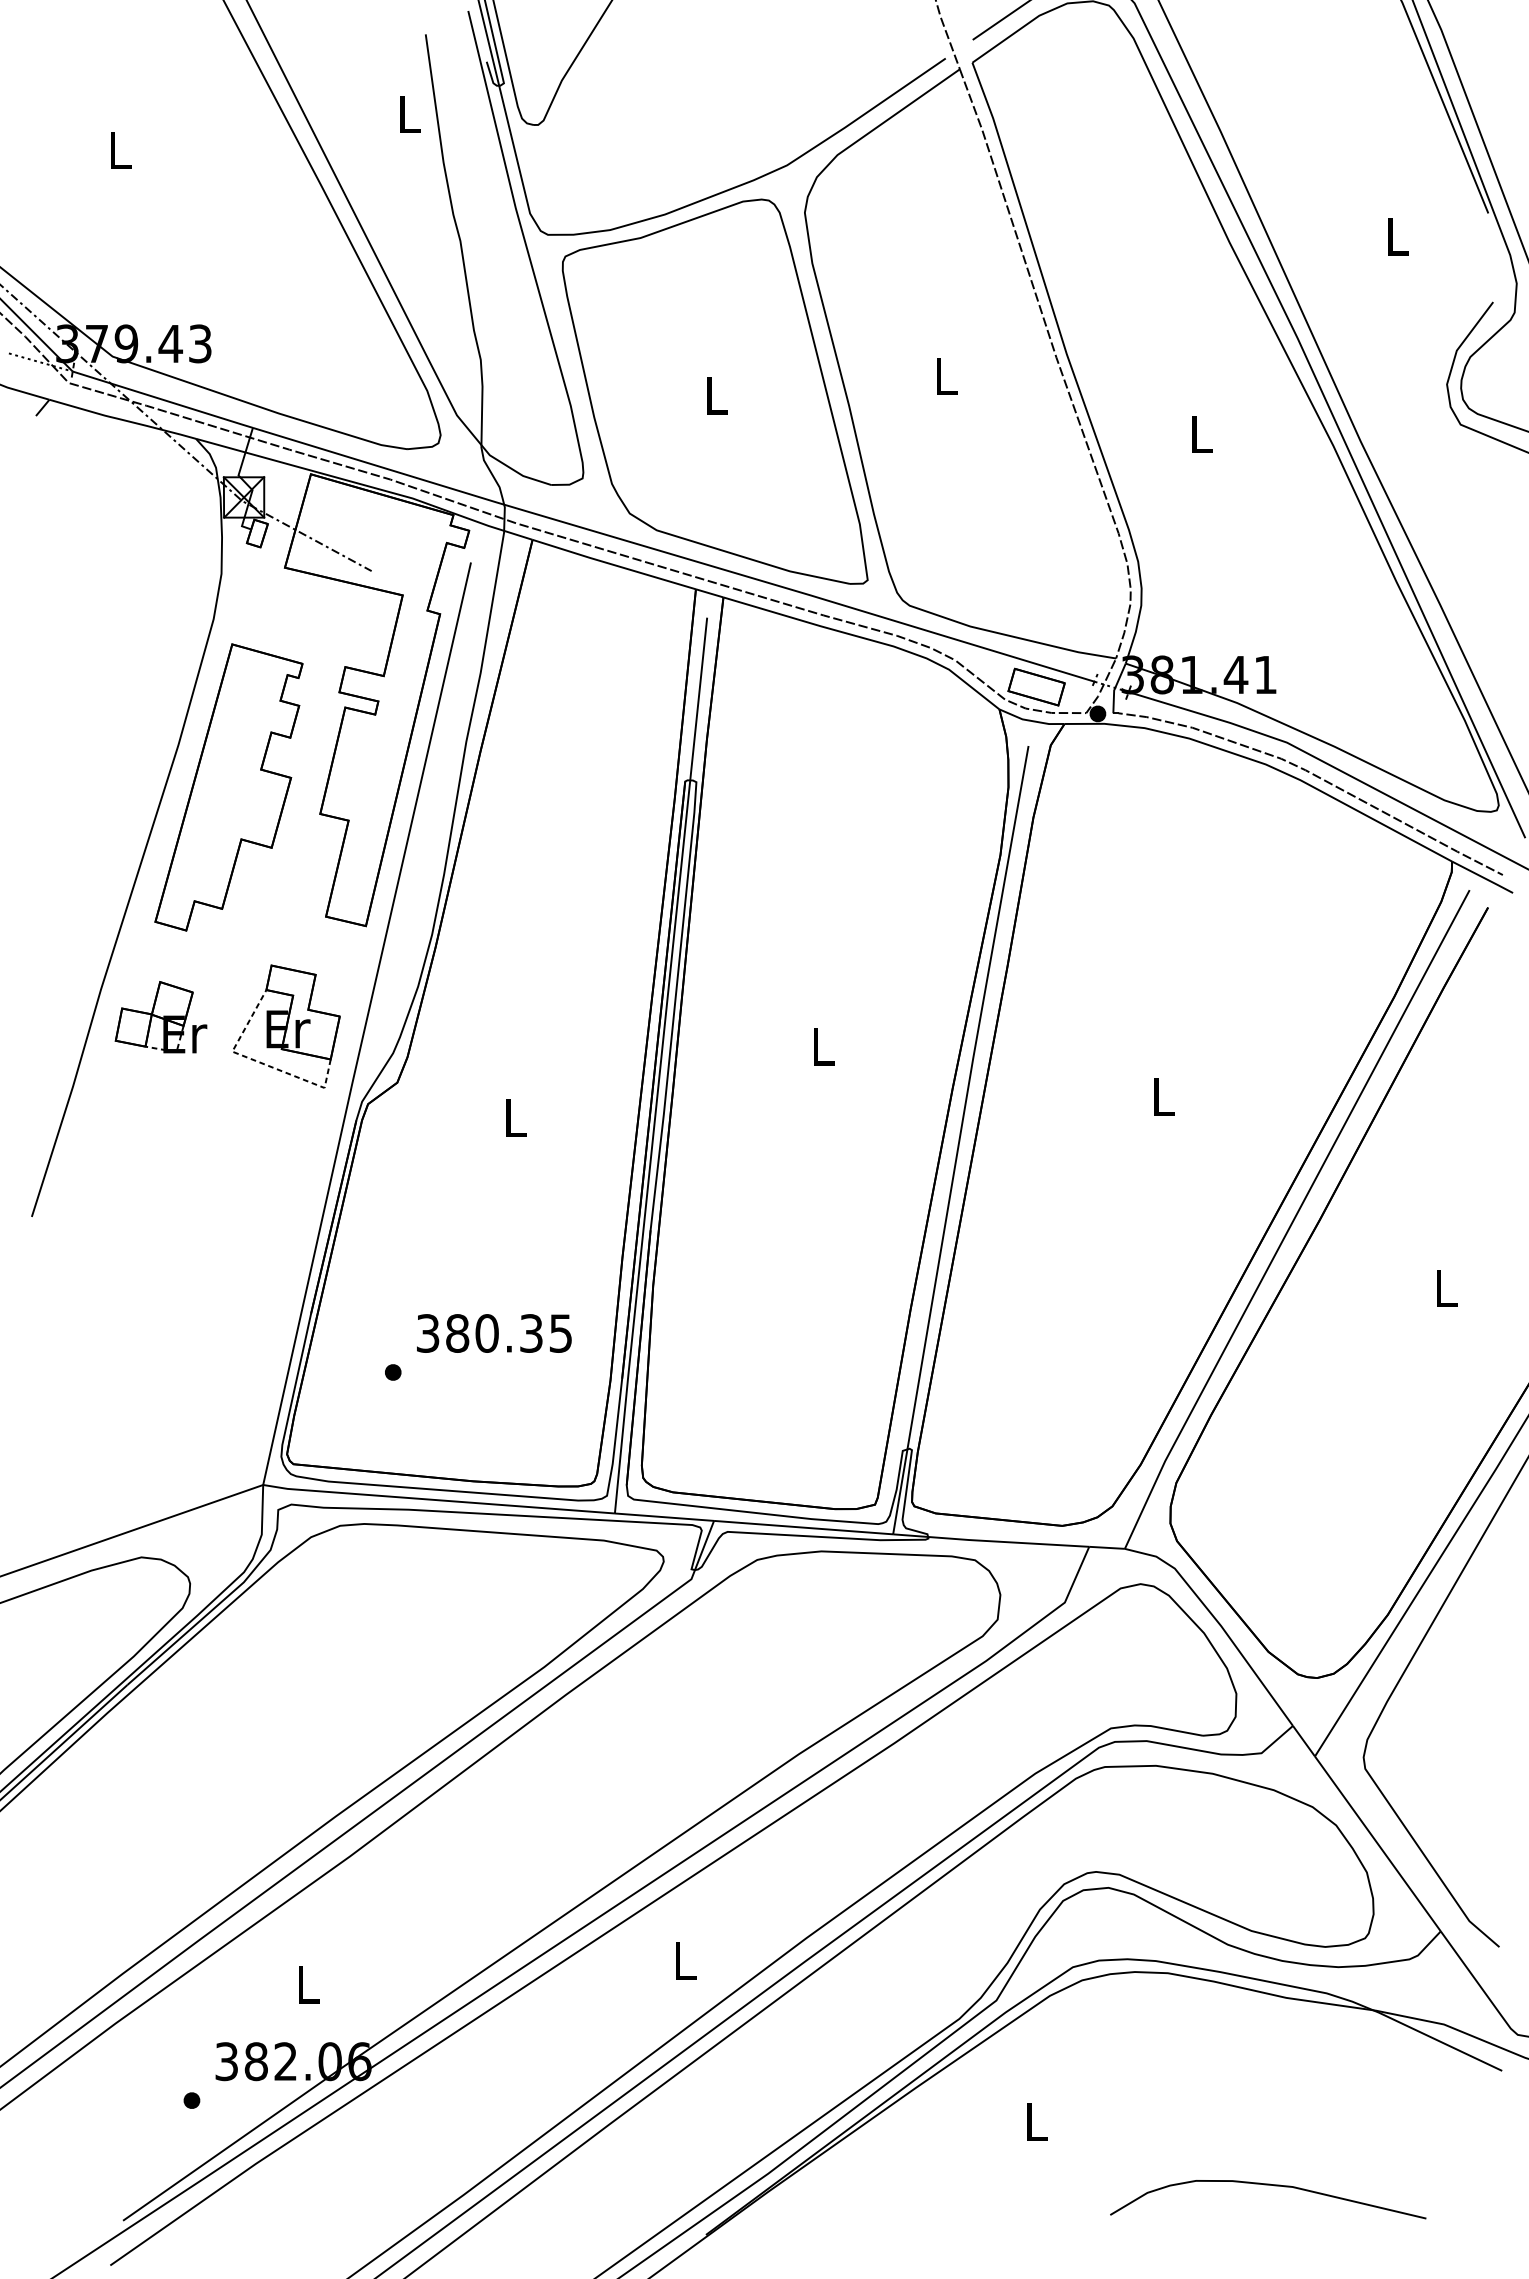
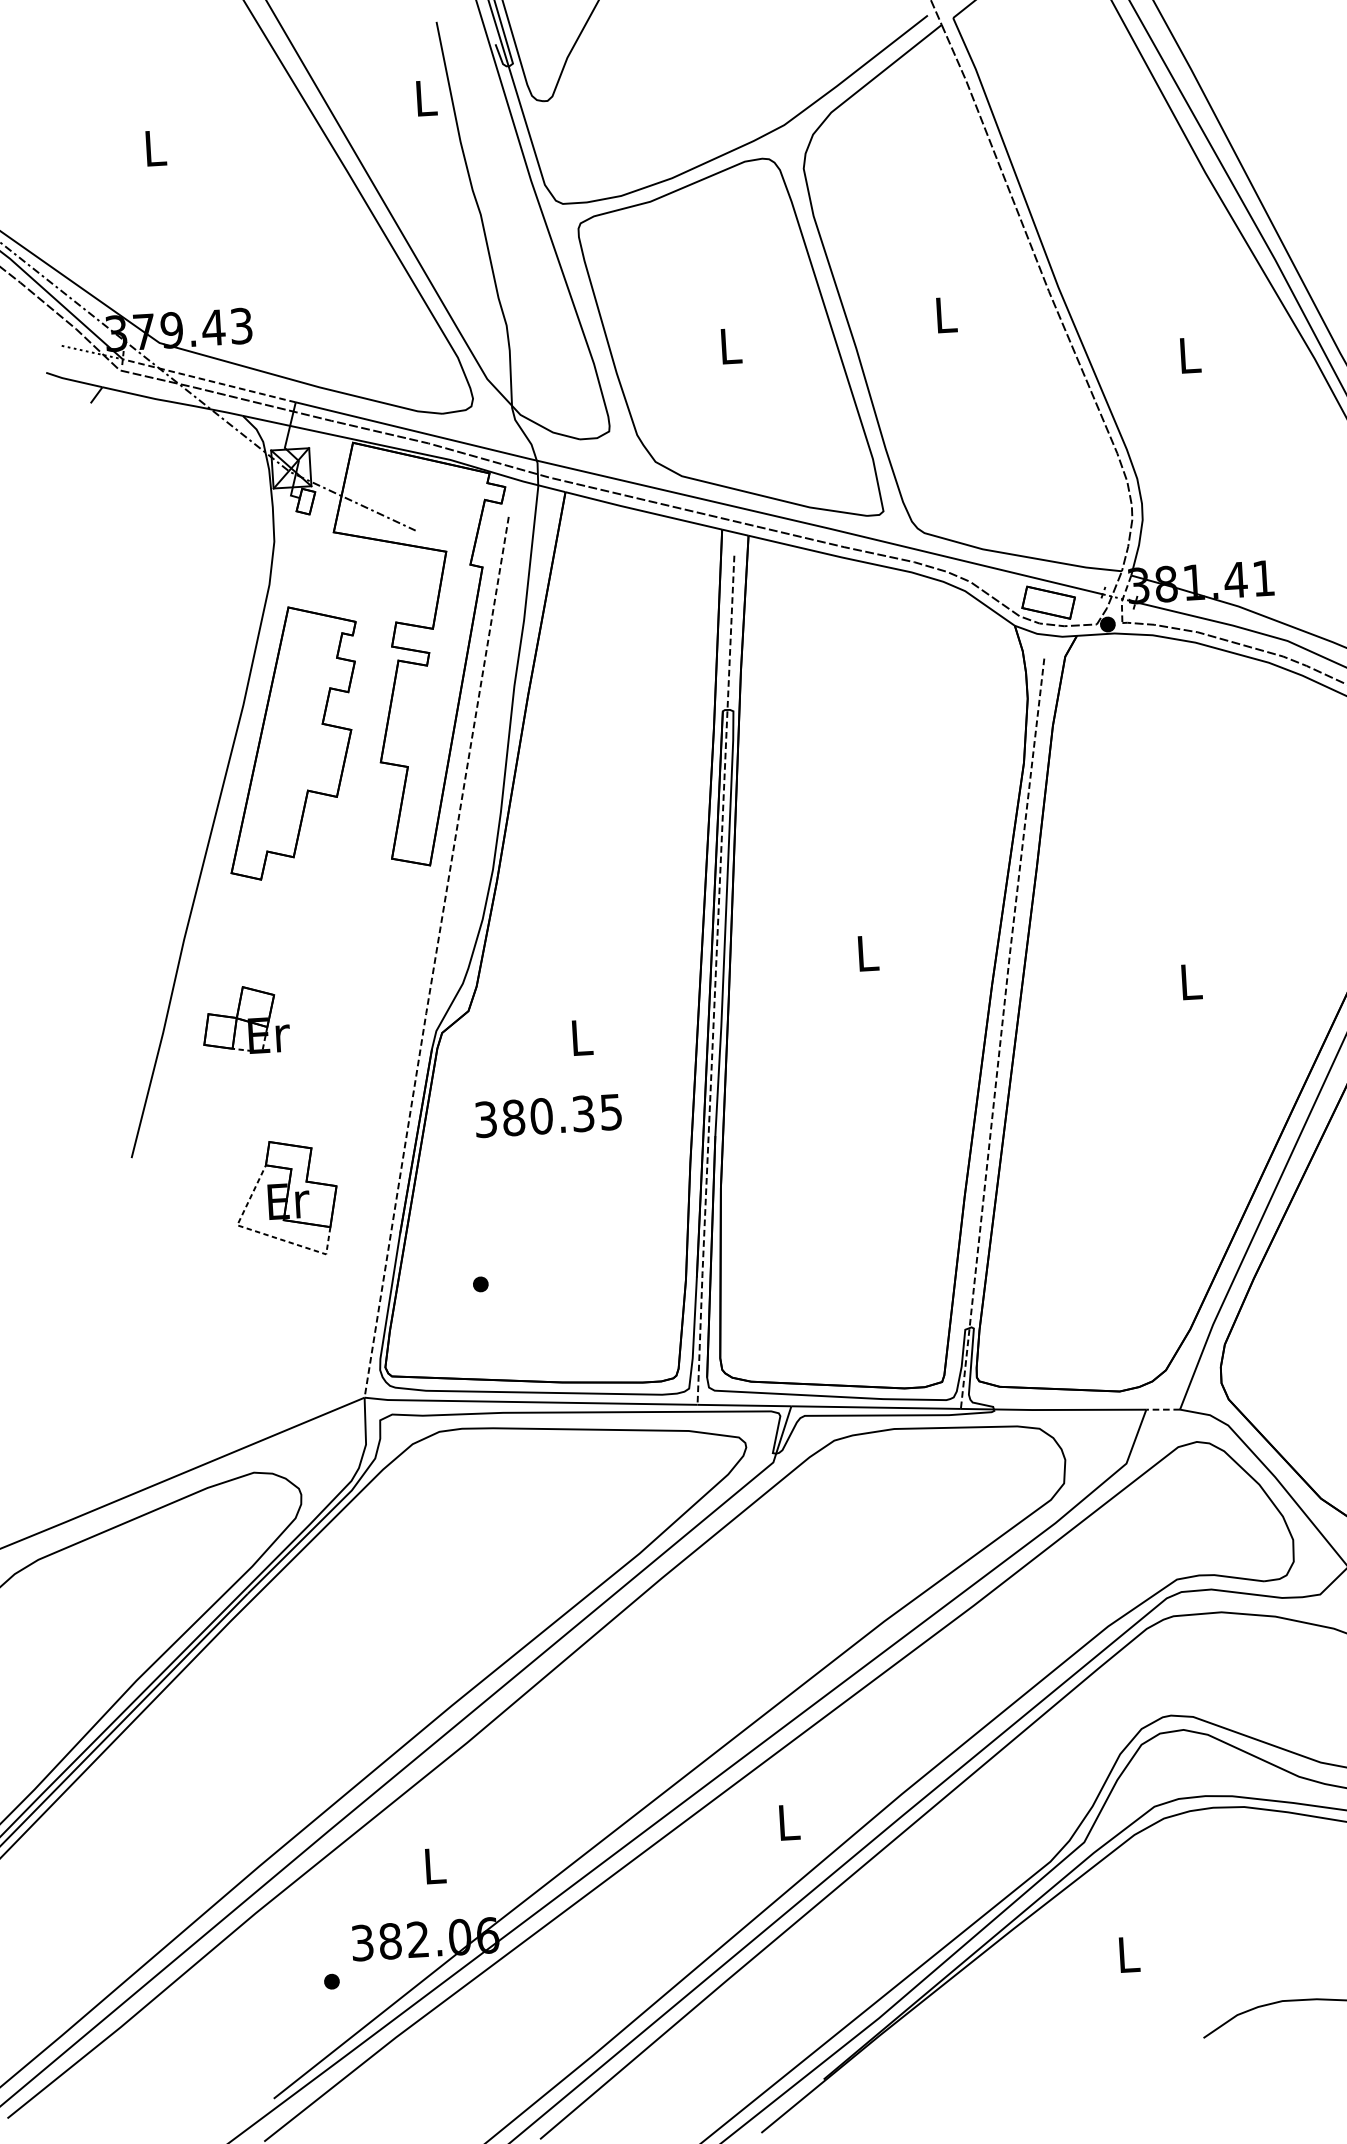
line: (163, 399) -> (209, 380), solid -> dashed
line: (1115, 687) -> (1122, 598), solid -> dashed
part: (160, 1017) -> (245, 1020), moved
line: (365, 1024) -> (435, 958), solid -> dashed
part: (286, 1026) -> (286, 1198), moved
line: (660, 1066) -> (715, 981), solid -> dashed
line: (959, 1139) -> (1001, 1033), solid -> dashed
text: (494, 1333) -> (548, 1115), moved
line: (1107, 1547) -> (1163, 1409), solid -> dashed

